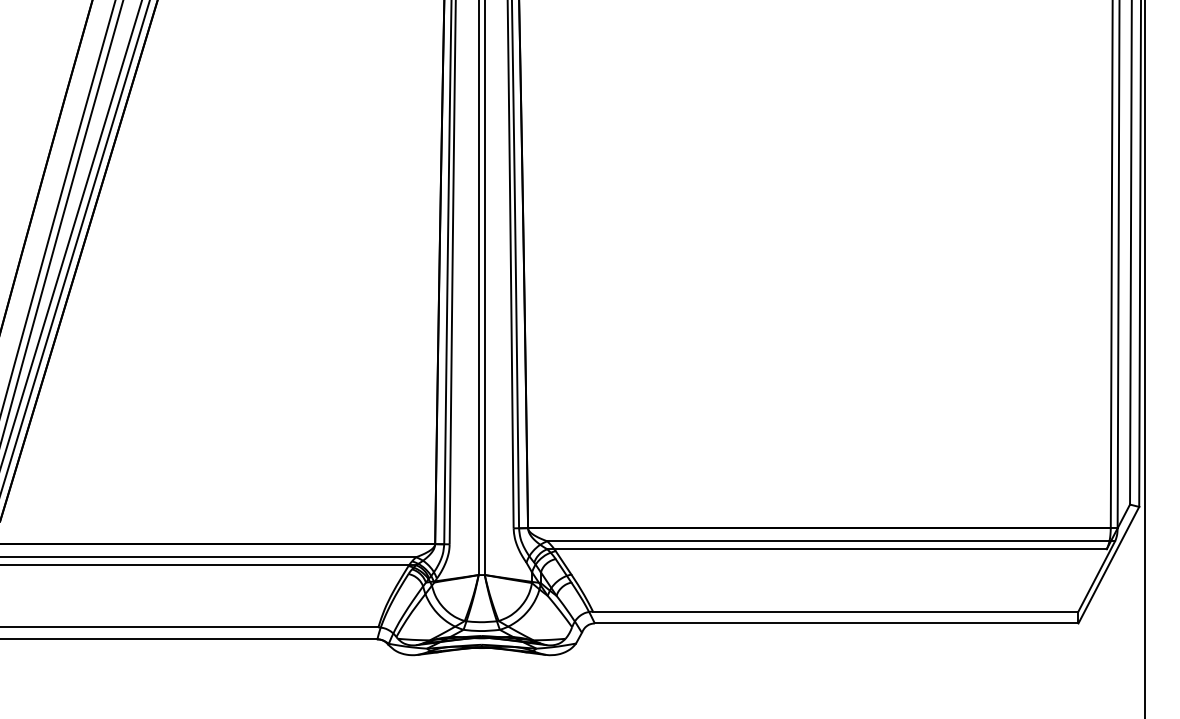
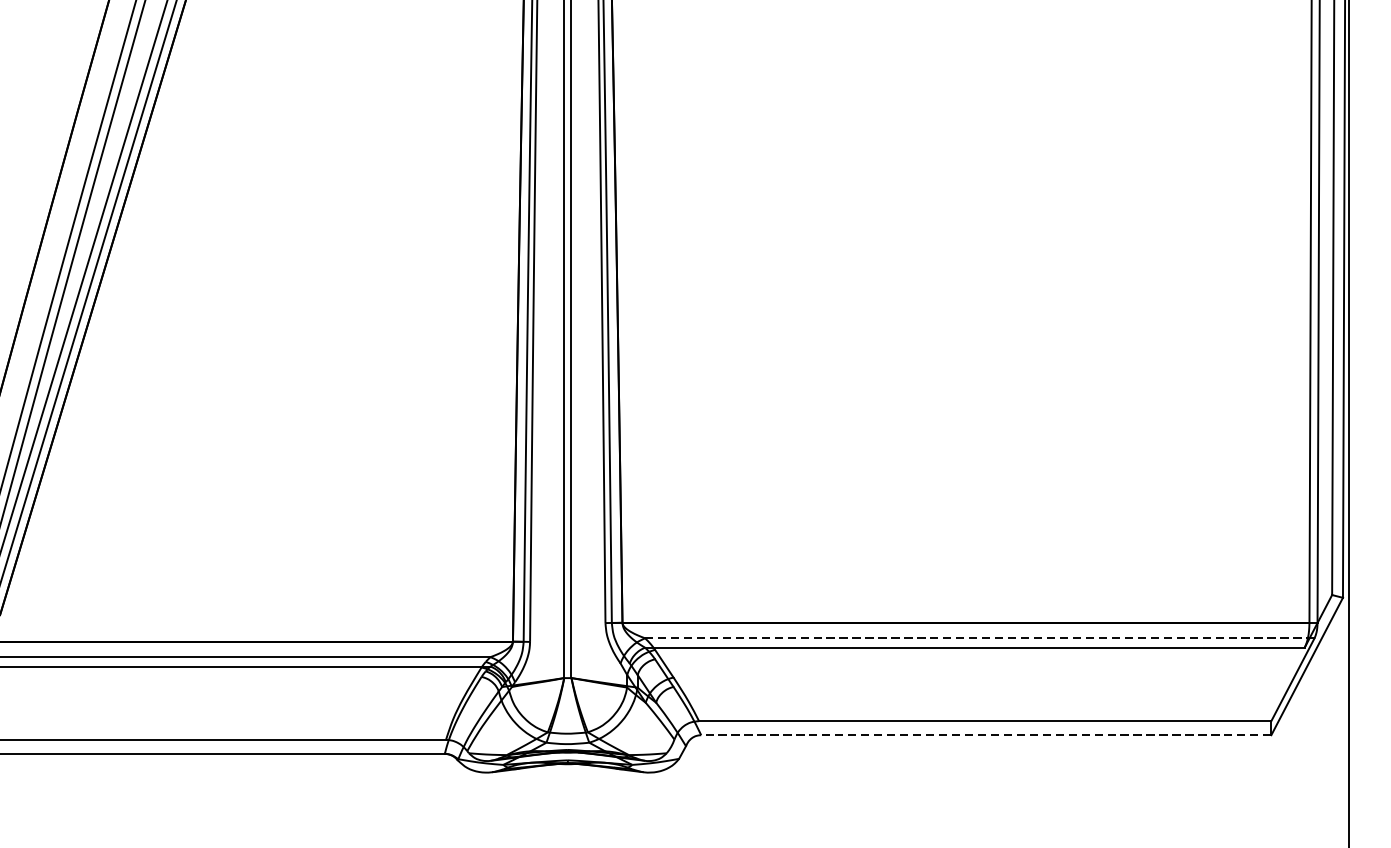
line: (831, 541) -> (980, 638), solid -> dashed
line: (836, 623) -> (986, 735), solid -> dashed

